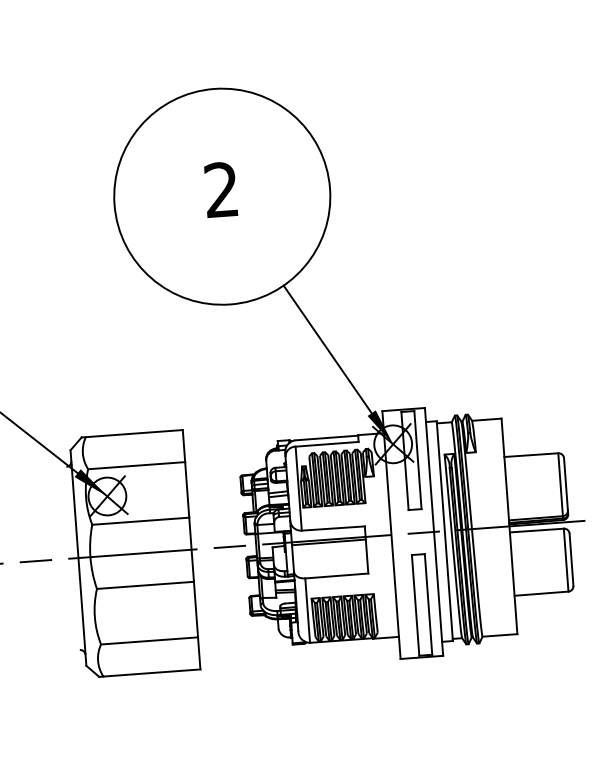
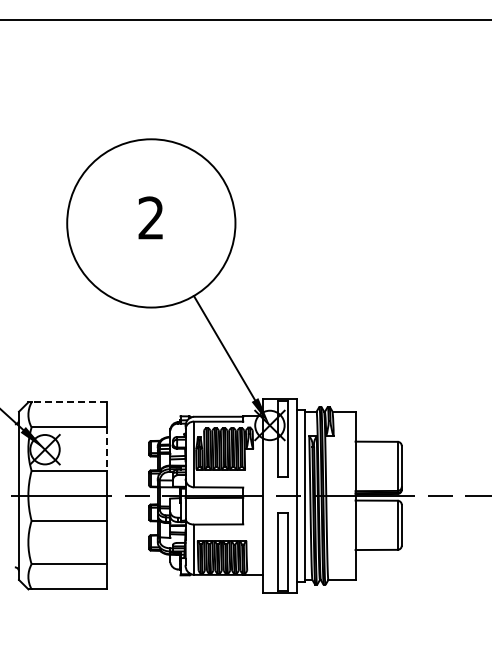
line: (134, 433) -> (69, 402), solid -> dashed
line: (187, 490) -> (107, 449), solid -> dashed

